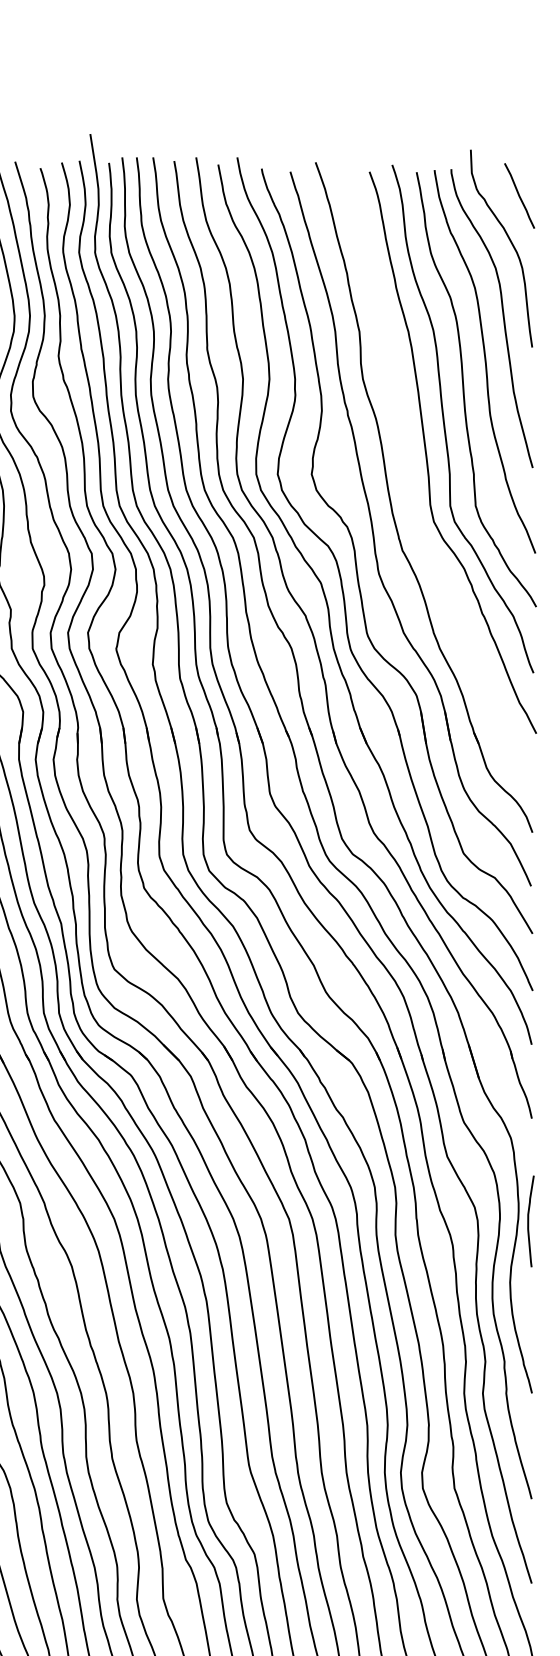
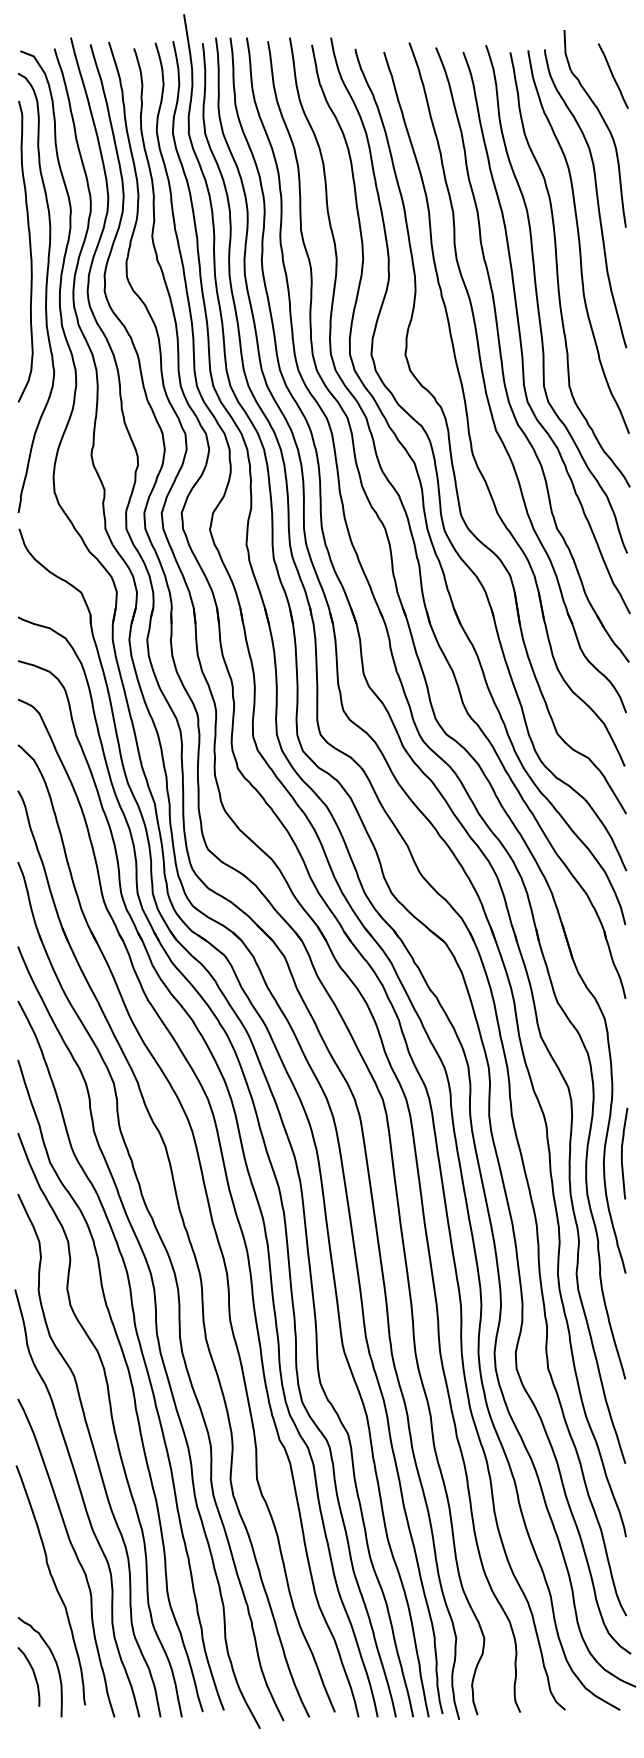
part: (408, 478) -> (502, 358), added
curve: (528, 1221) -> (622, 1153), moved

